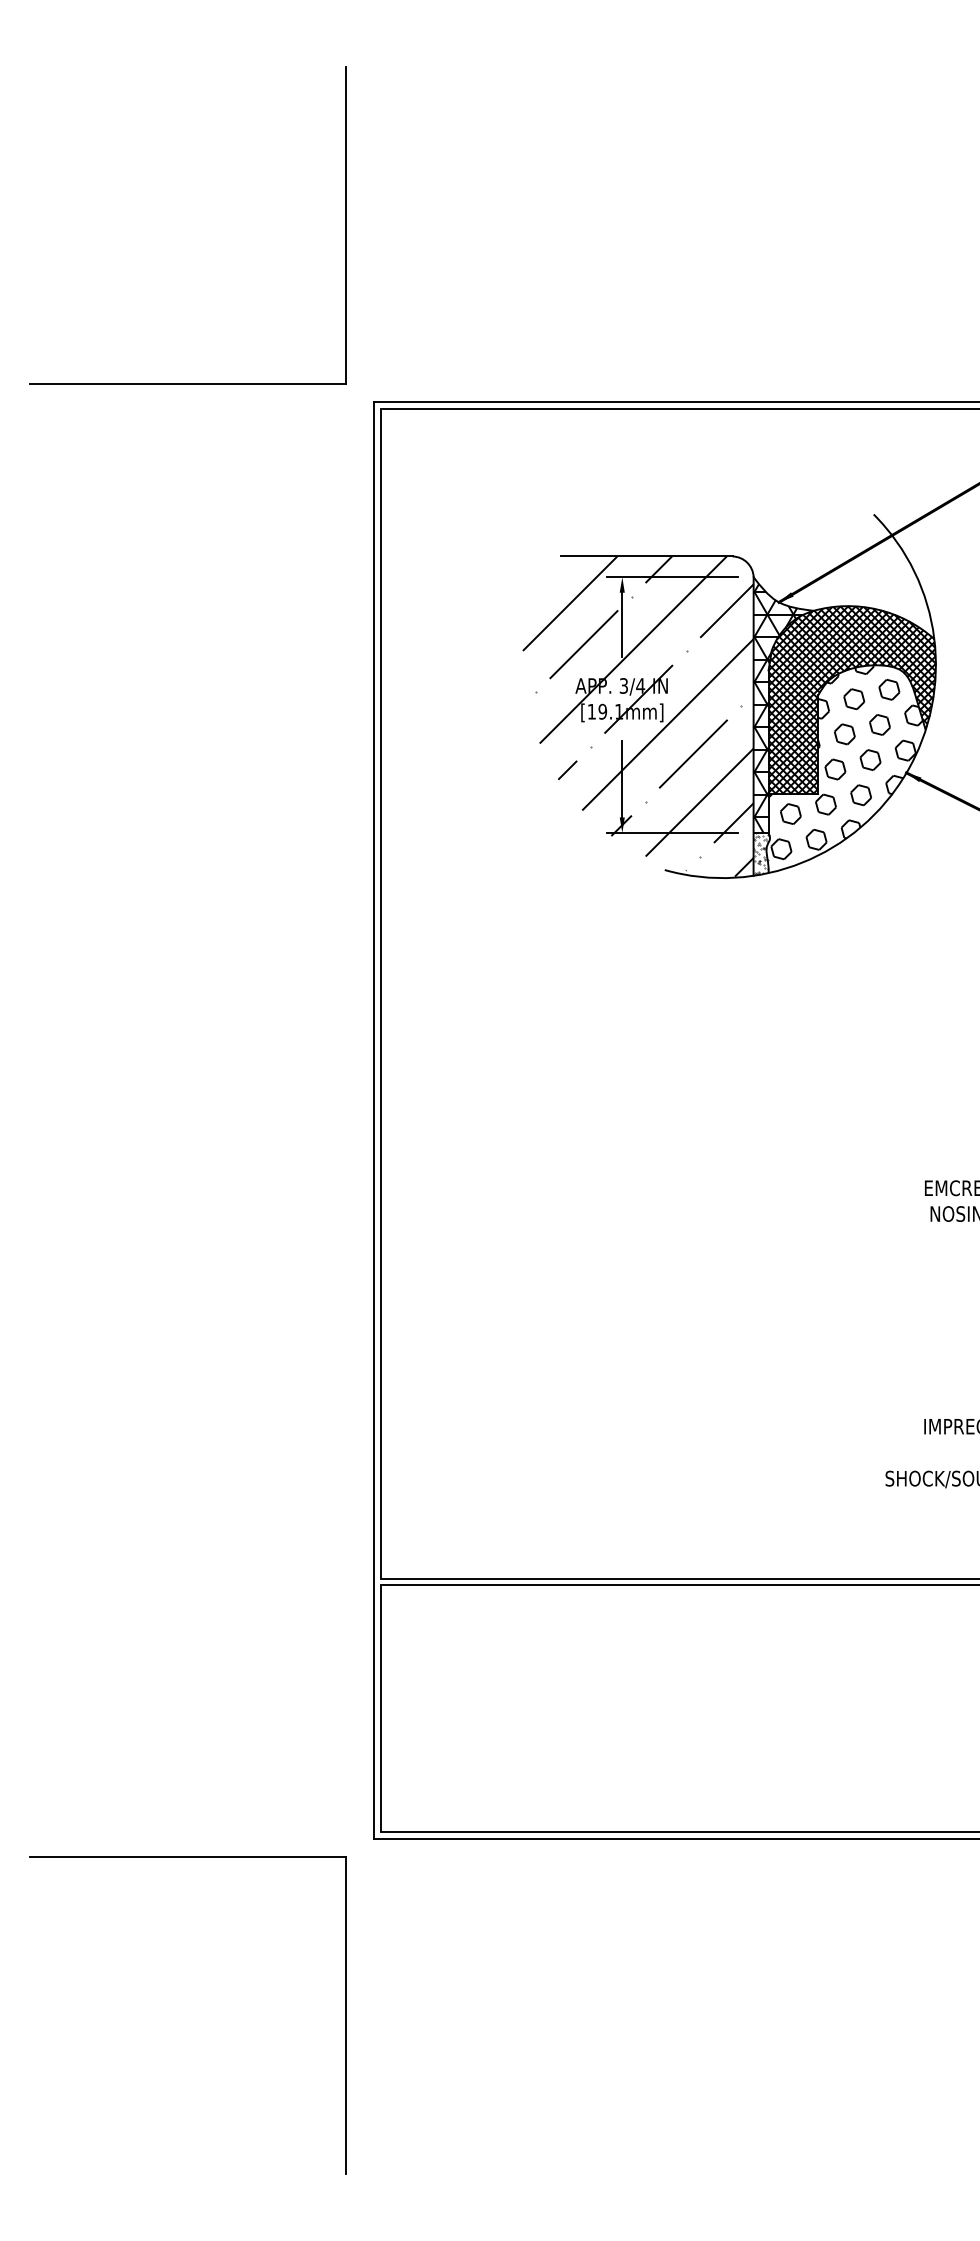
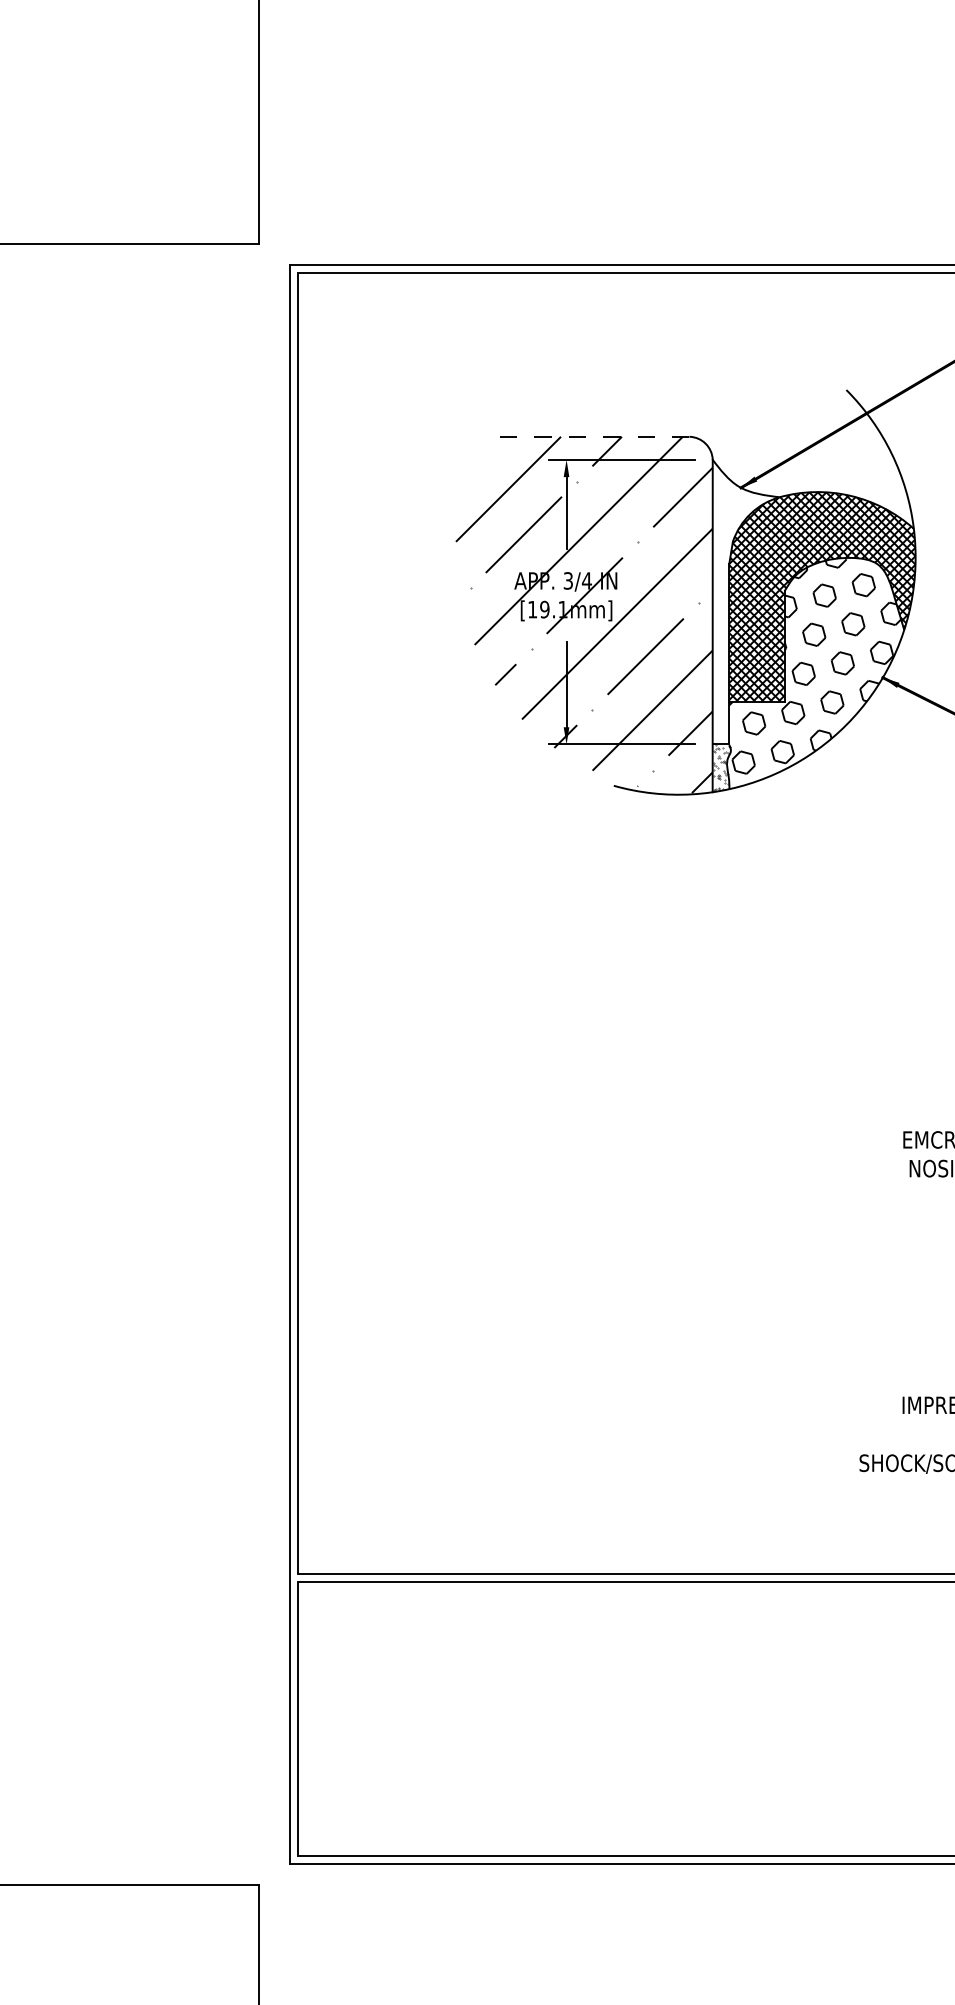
line: (647, 556) -> (594, 436), solid -> dashed
hatch: (778, 708) -> (740, 605), removed

